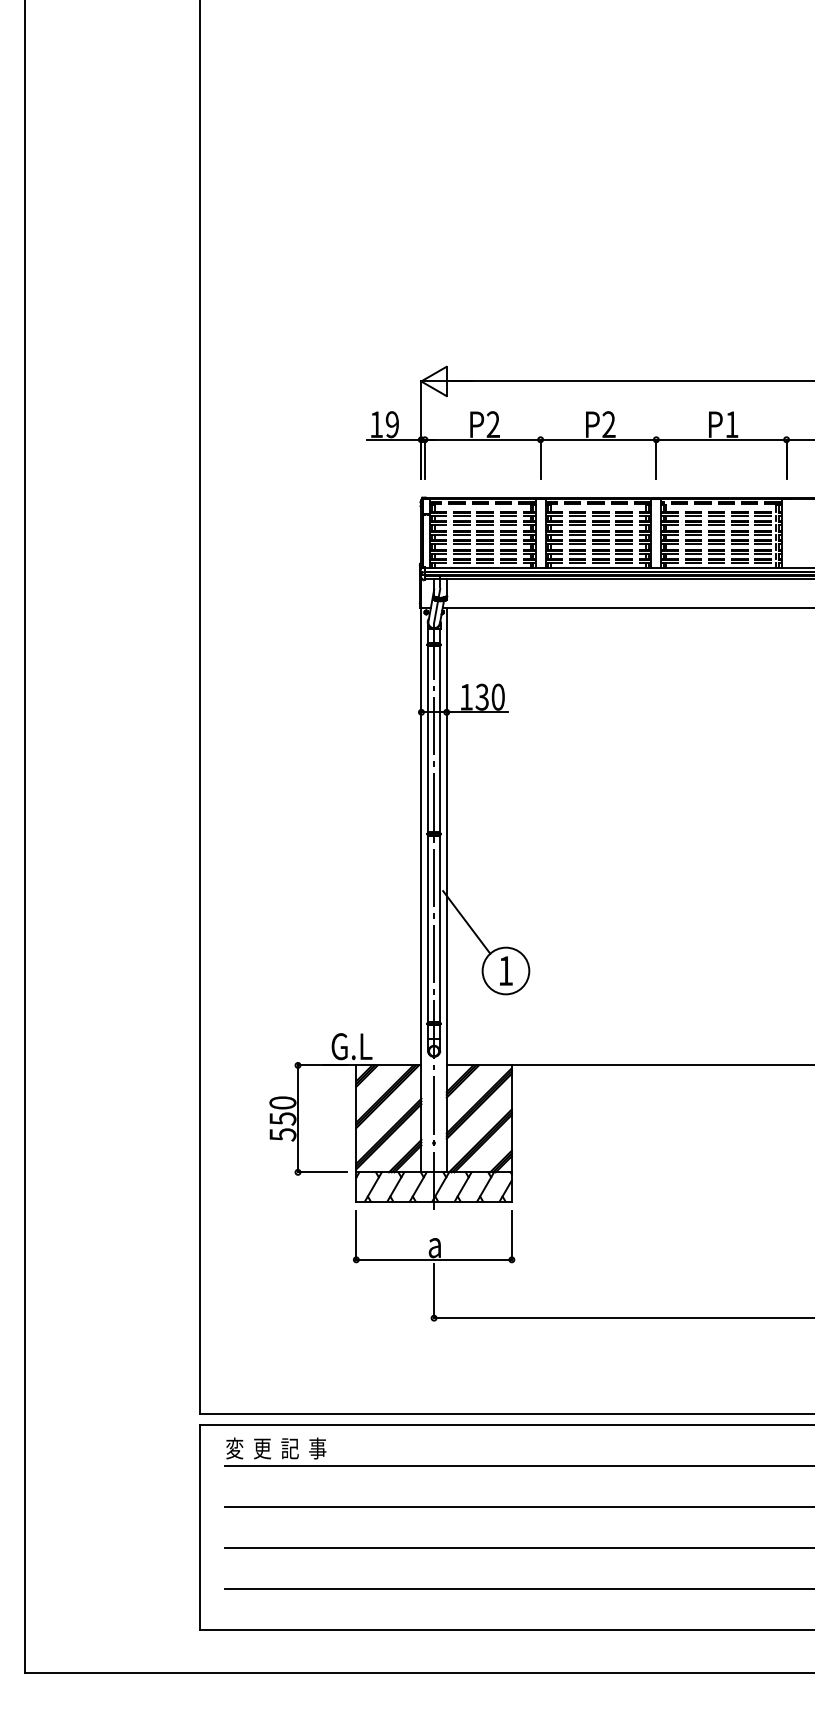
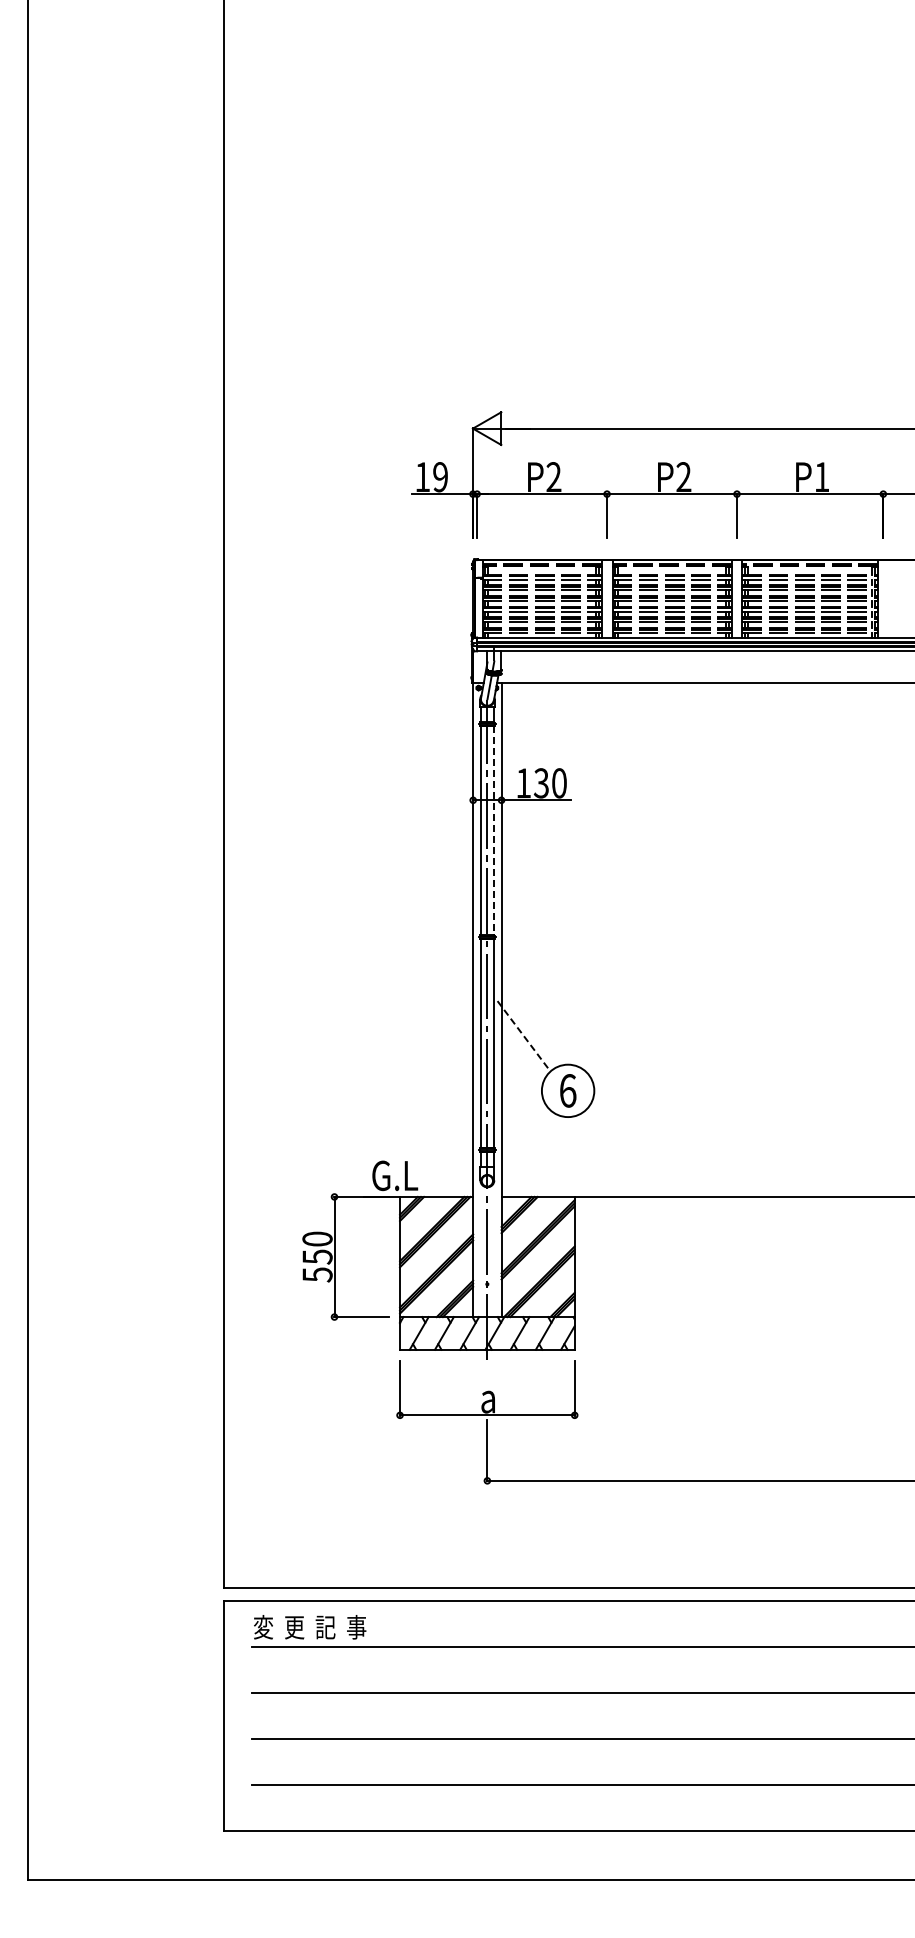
line: (439, 740) -> (493, 831), solid -> dashed
line: (467, 922) -> (524, 1036), solid -> dashed
text: (506, 970) -> (568, 1090), 1 -> 6

